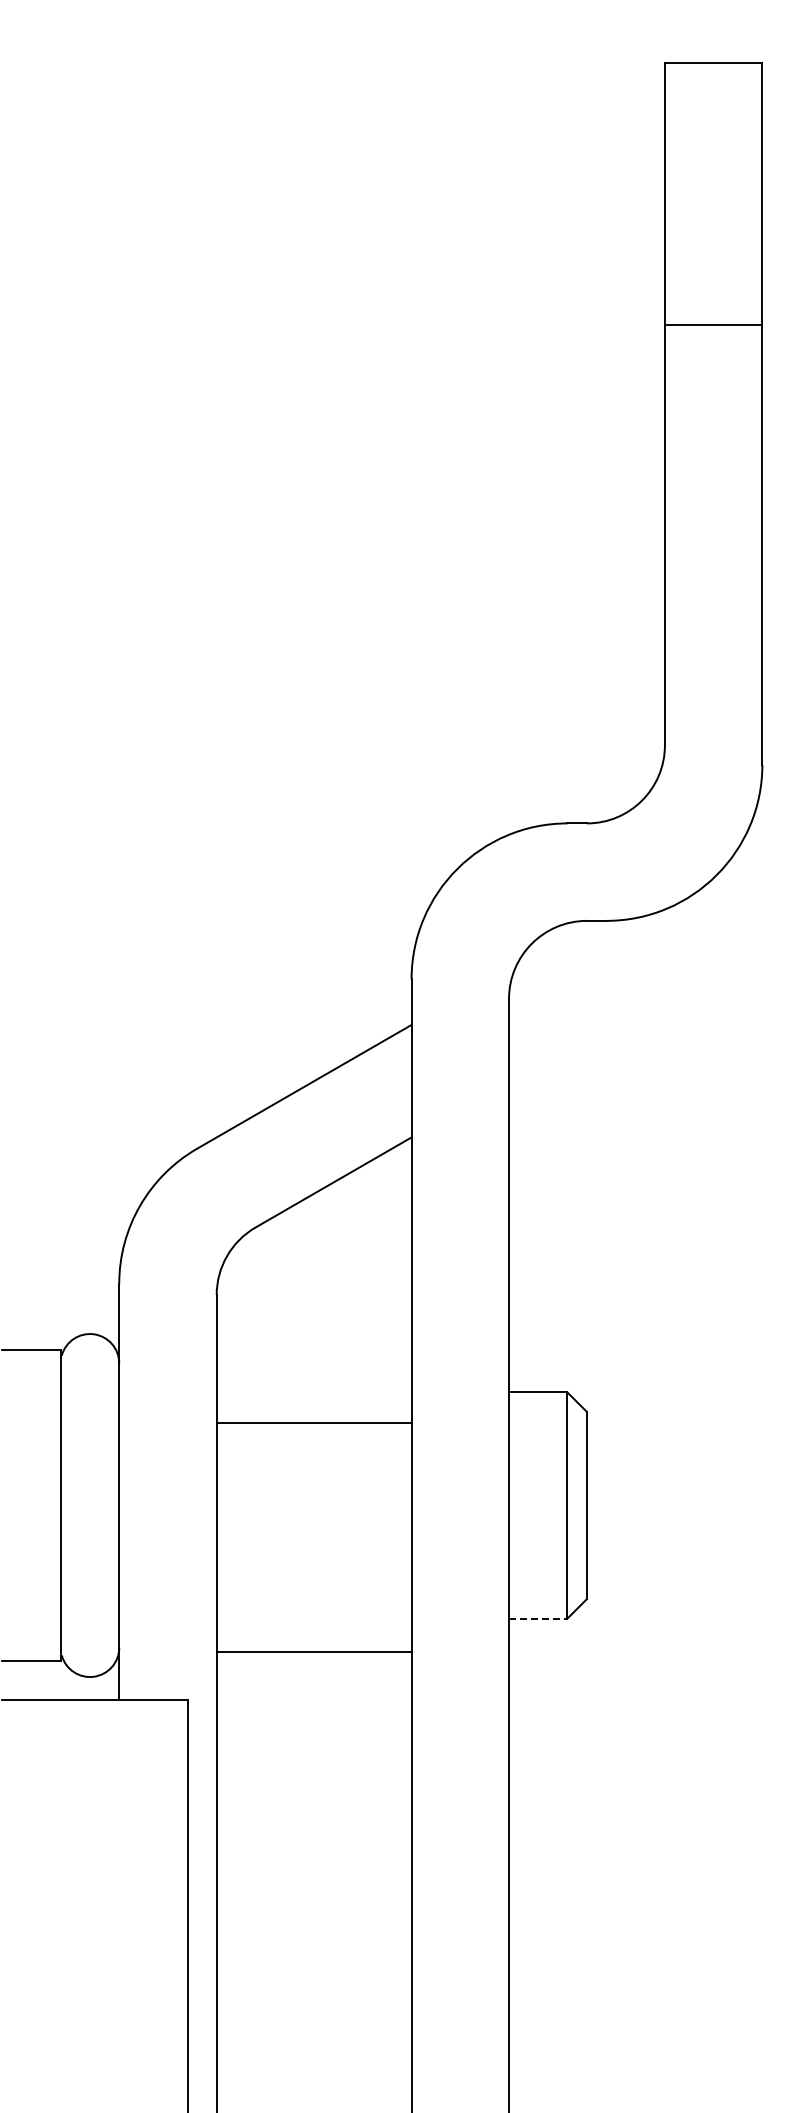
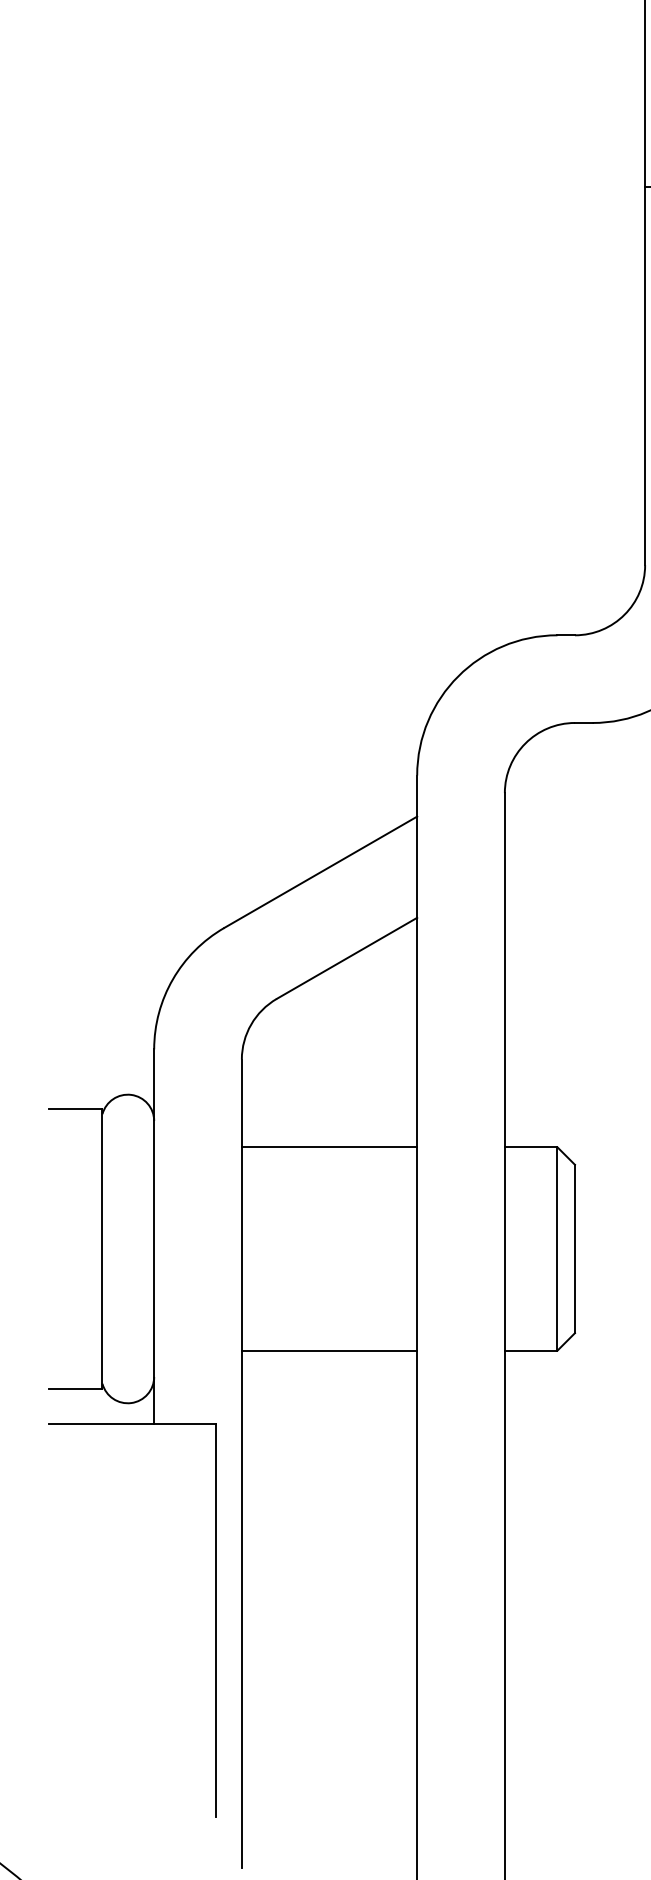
line: (313, 1423) -> (328, 1147), moved
line: (538, 1618) -> (531, 1350), dashed -> solid
line: (313, 1651) -> (328, 1350), moved

